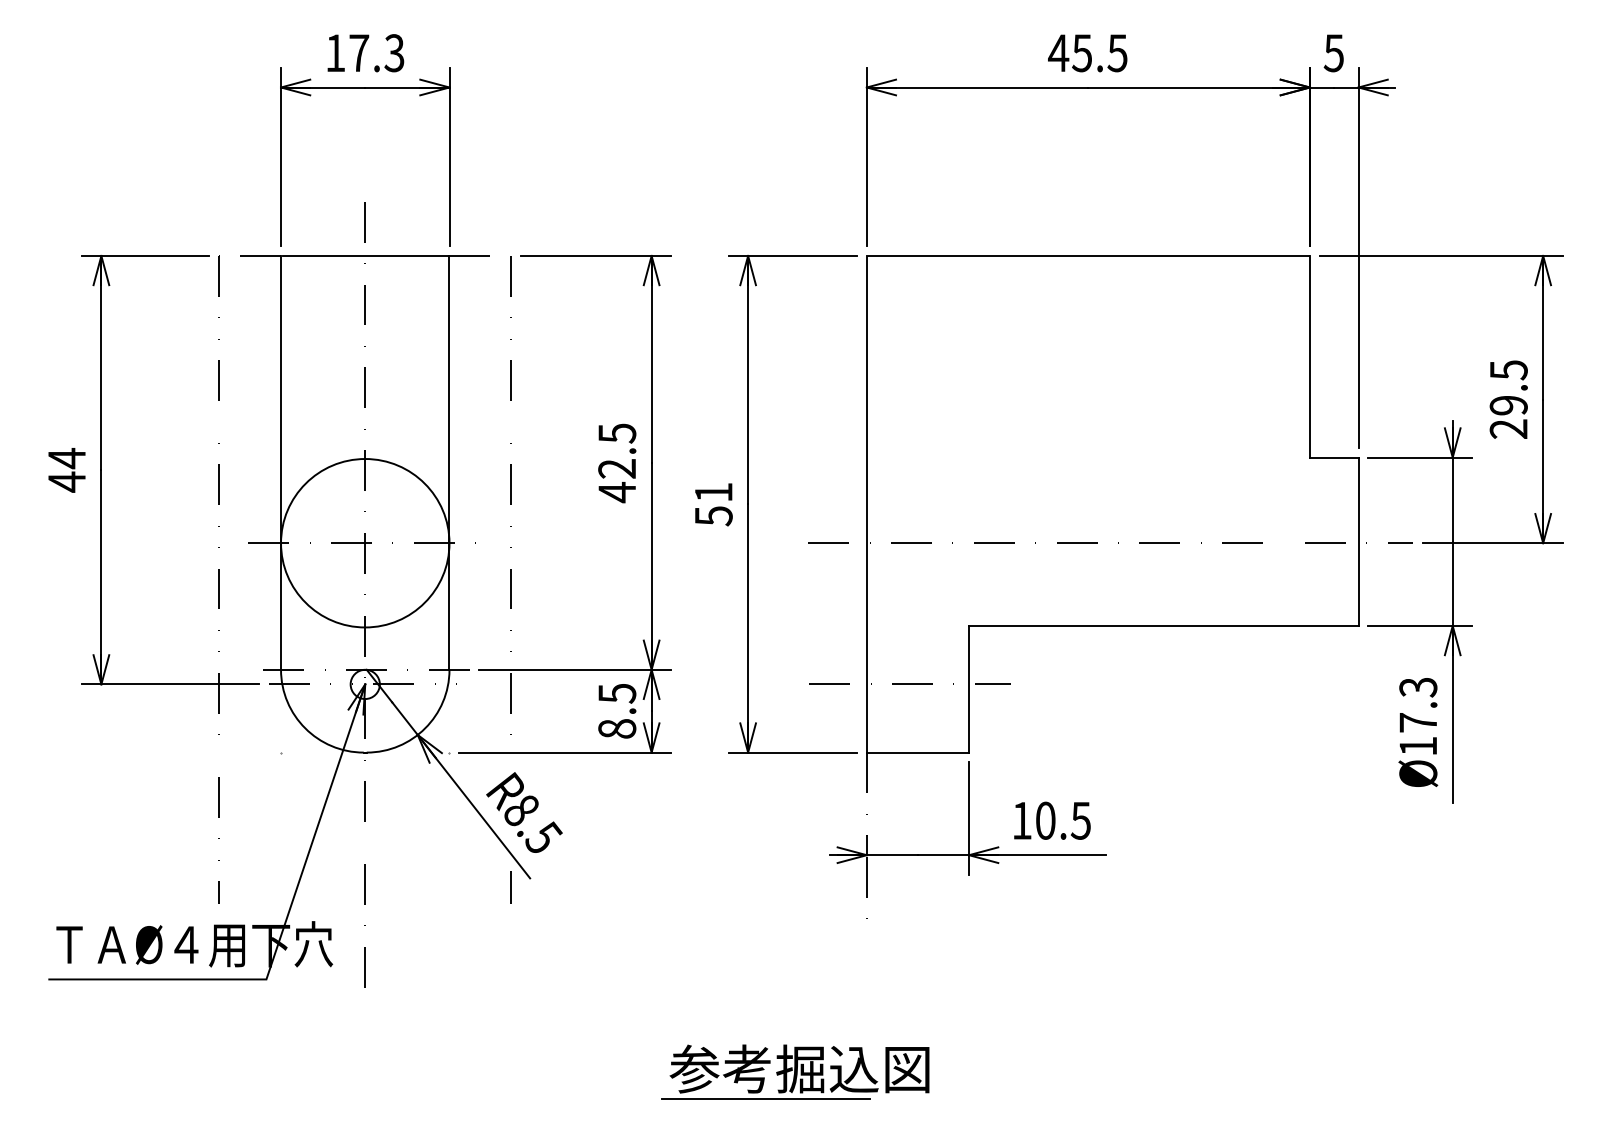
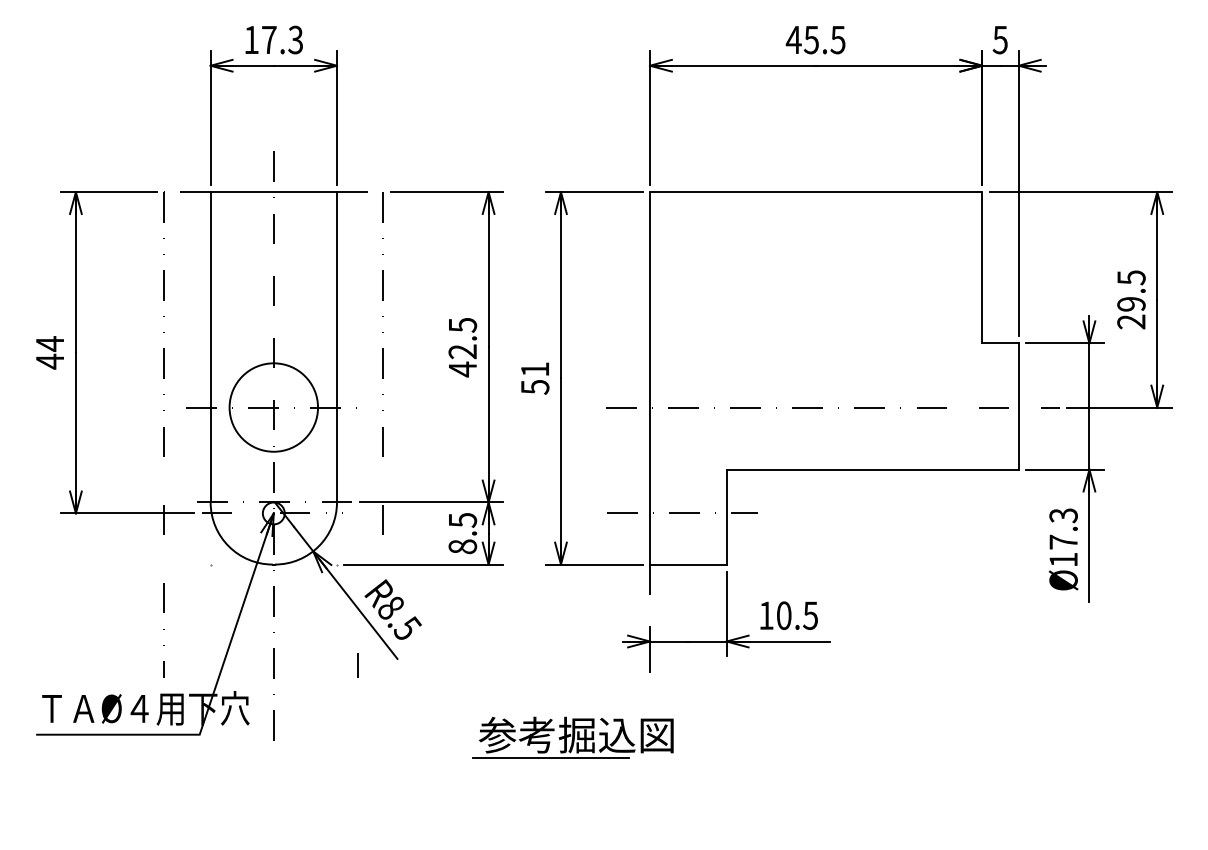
circle: (365, 543) -> (274, 407), size x0.7
line: (510, 887) -> (357, 665), moved
part: (795, 1071) -> (573, 737), moved

